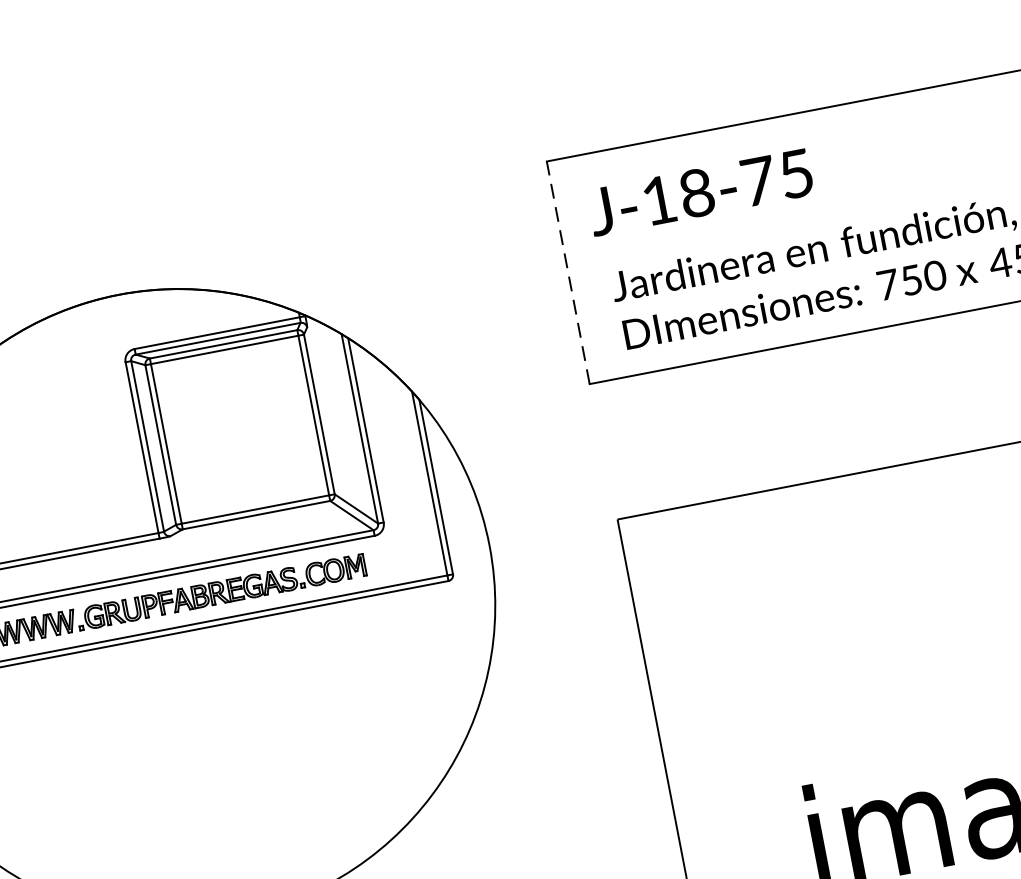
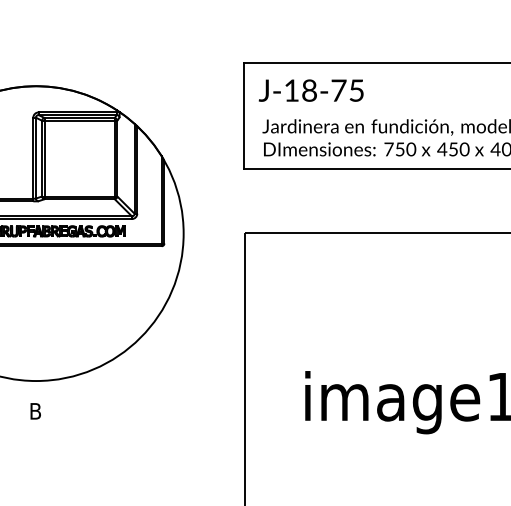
line: (567, 272) -> (243, 115), dashed -> solid

